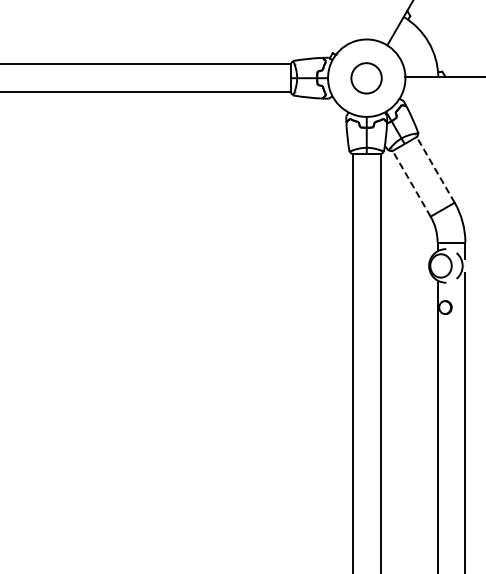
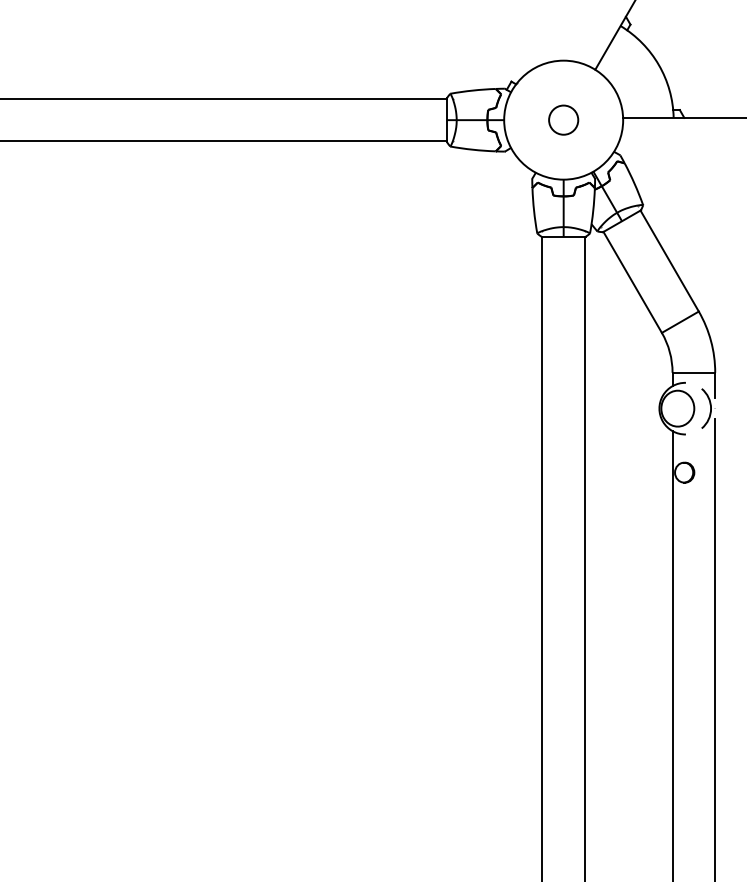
circle: (366, 77) -> (563, 119), size x0.62
line: (435, 169) -> (669, 260), dashed -> solid
line: (411, 183) -> (632, 281), dashed -> solid

